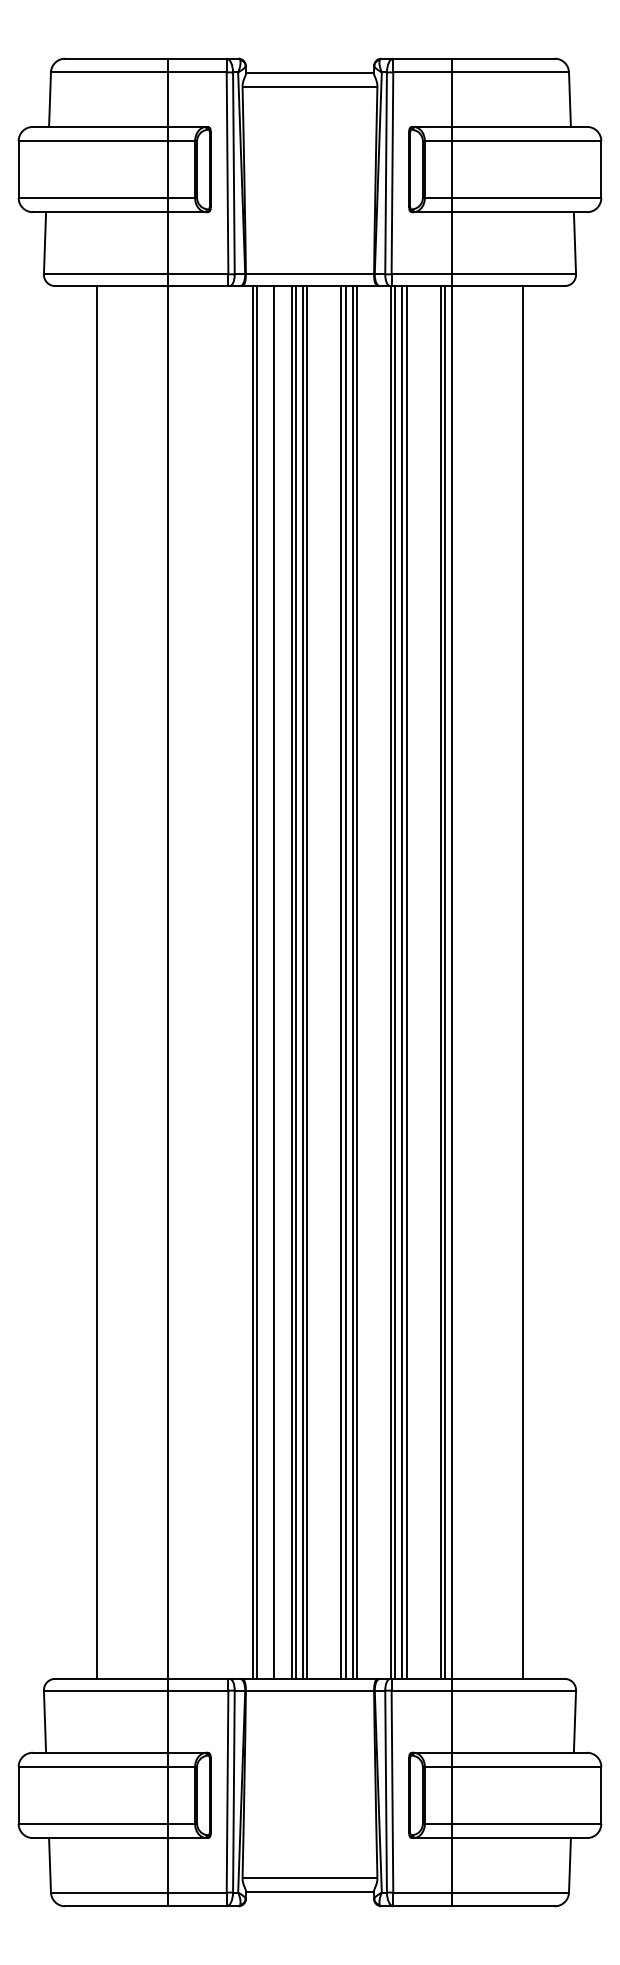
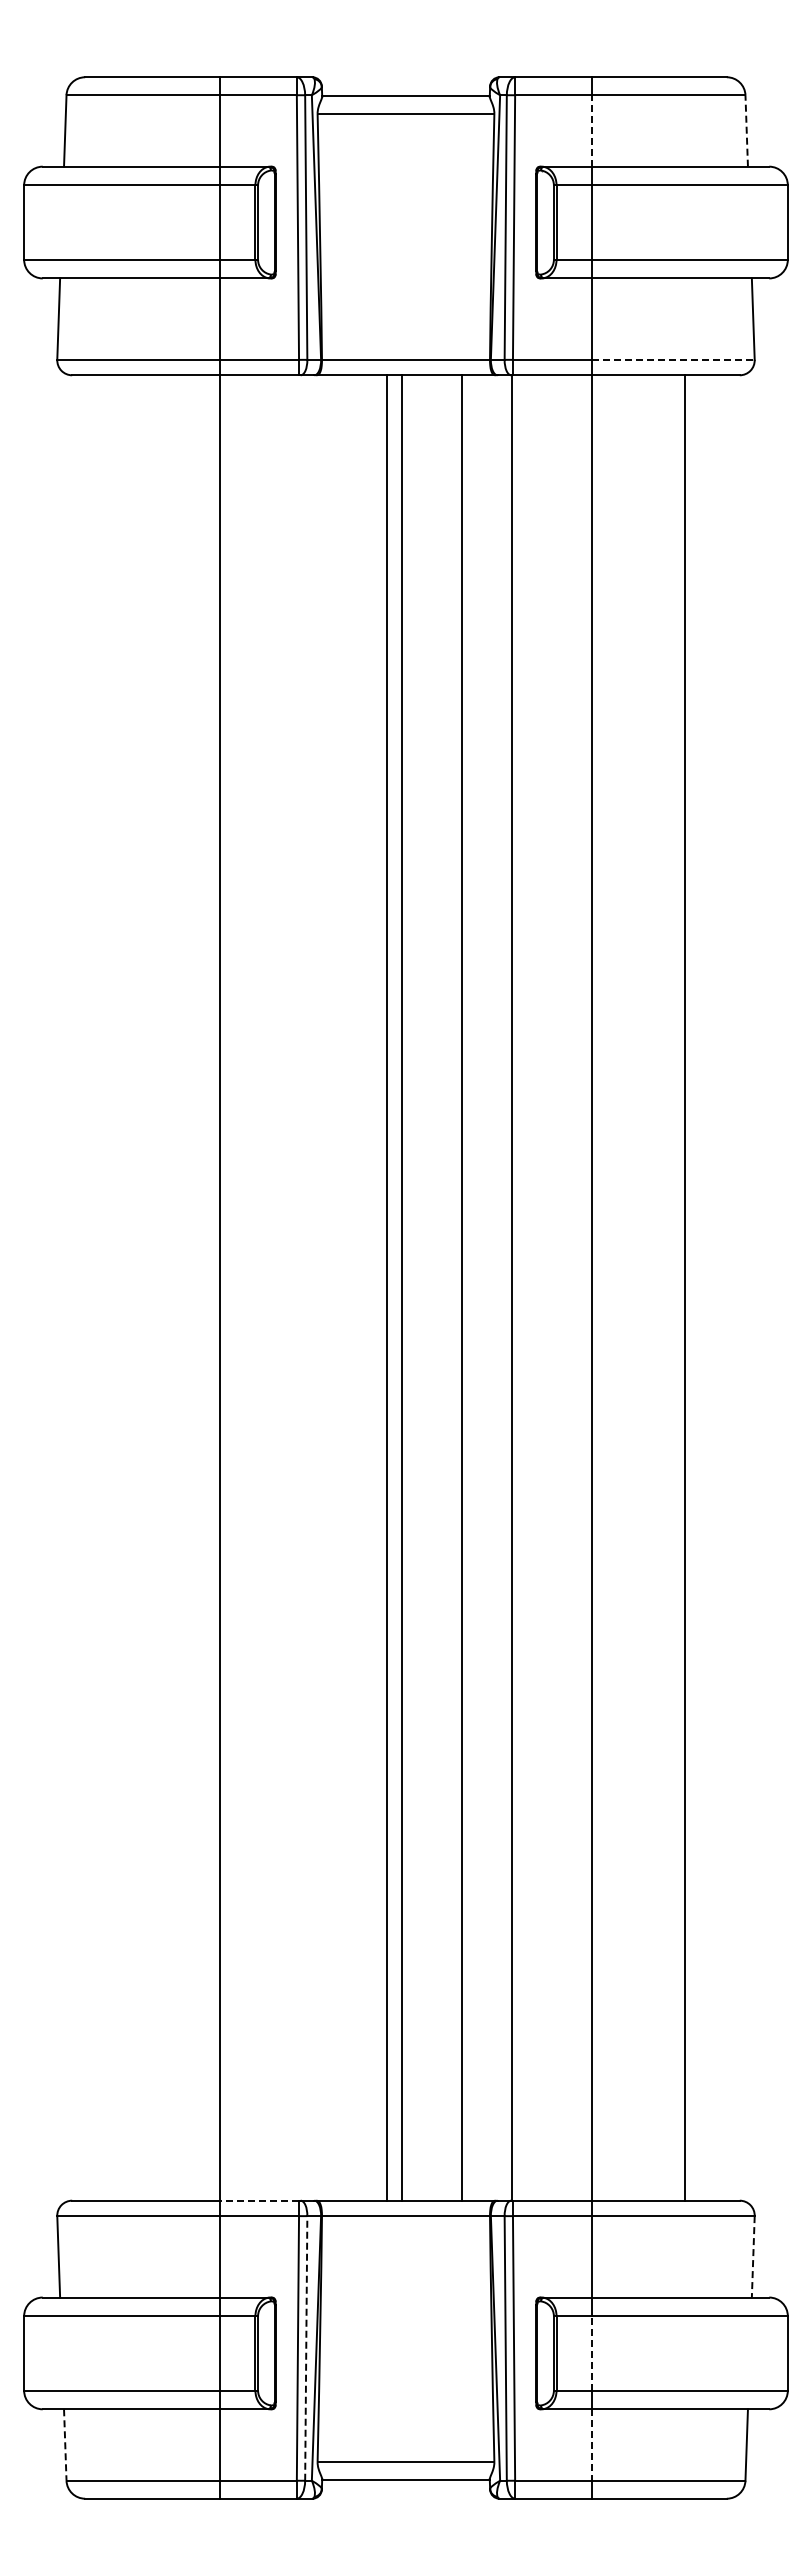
line: (452, 99) -> (592, 130), solid -> dashed
line: (569, 99) -> (746, 130), solid -> dashed
line: (514, 274) -> (673, 359), solid -> dashed
line: (96, 982) -> (126, 1287), removed
line: (253, 982) -> (331, 1287), removed
line: (257, 982) -> (337, 1287), removed
line: (274, 982) -> (359, 1287), removed
line: (291, 982) -> (381, 1287), removed
line: (302, 982) -> (396, 1287), removed
line: (340, 982) -> (446, 1287), removed
line: (345, 982) -> (452, 1287), removed
line: (356, 982) -> (467, 1287), removed
line: (395, 982) -> (517, 1287), removed
line: (402, 982) -> (527, 1287), removed
line: (406, 982) -> (532, 1287), removed
line: (440, 982) -> (577, 1287), removed
line: (444, 982) -> (582, 1287), removed
line: (198, 1678) -> (259, 2200), solid -> dashed
line: (575, 1721) -> (753, 2256), solid -> dashed
line: (234, 1790) -> (306, 2347), solid -> dashed
line: (452, 1794) -> (592, 2352), solid -> dashed
line: (50, 1865) -> (65, 2445), solid -> dashed
line: (452, 1865) -> (592, 2445), solid -> dashed

